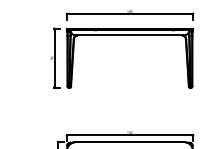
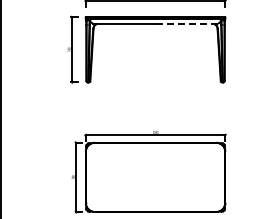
line: (158, 34) -> (187, 23), solid -> dashed

